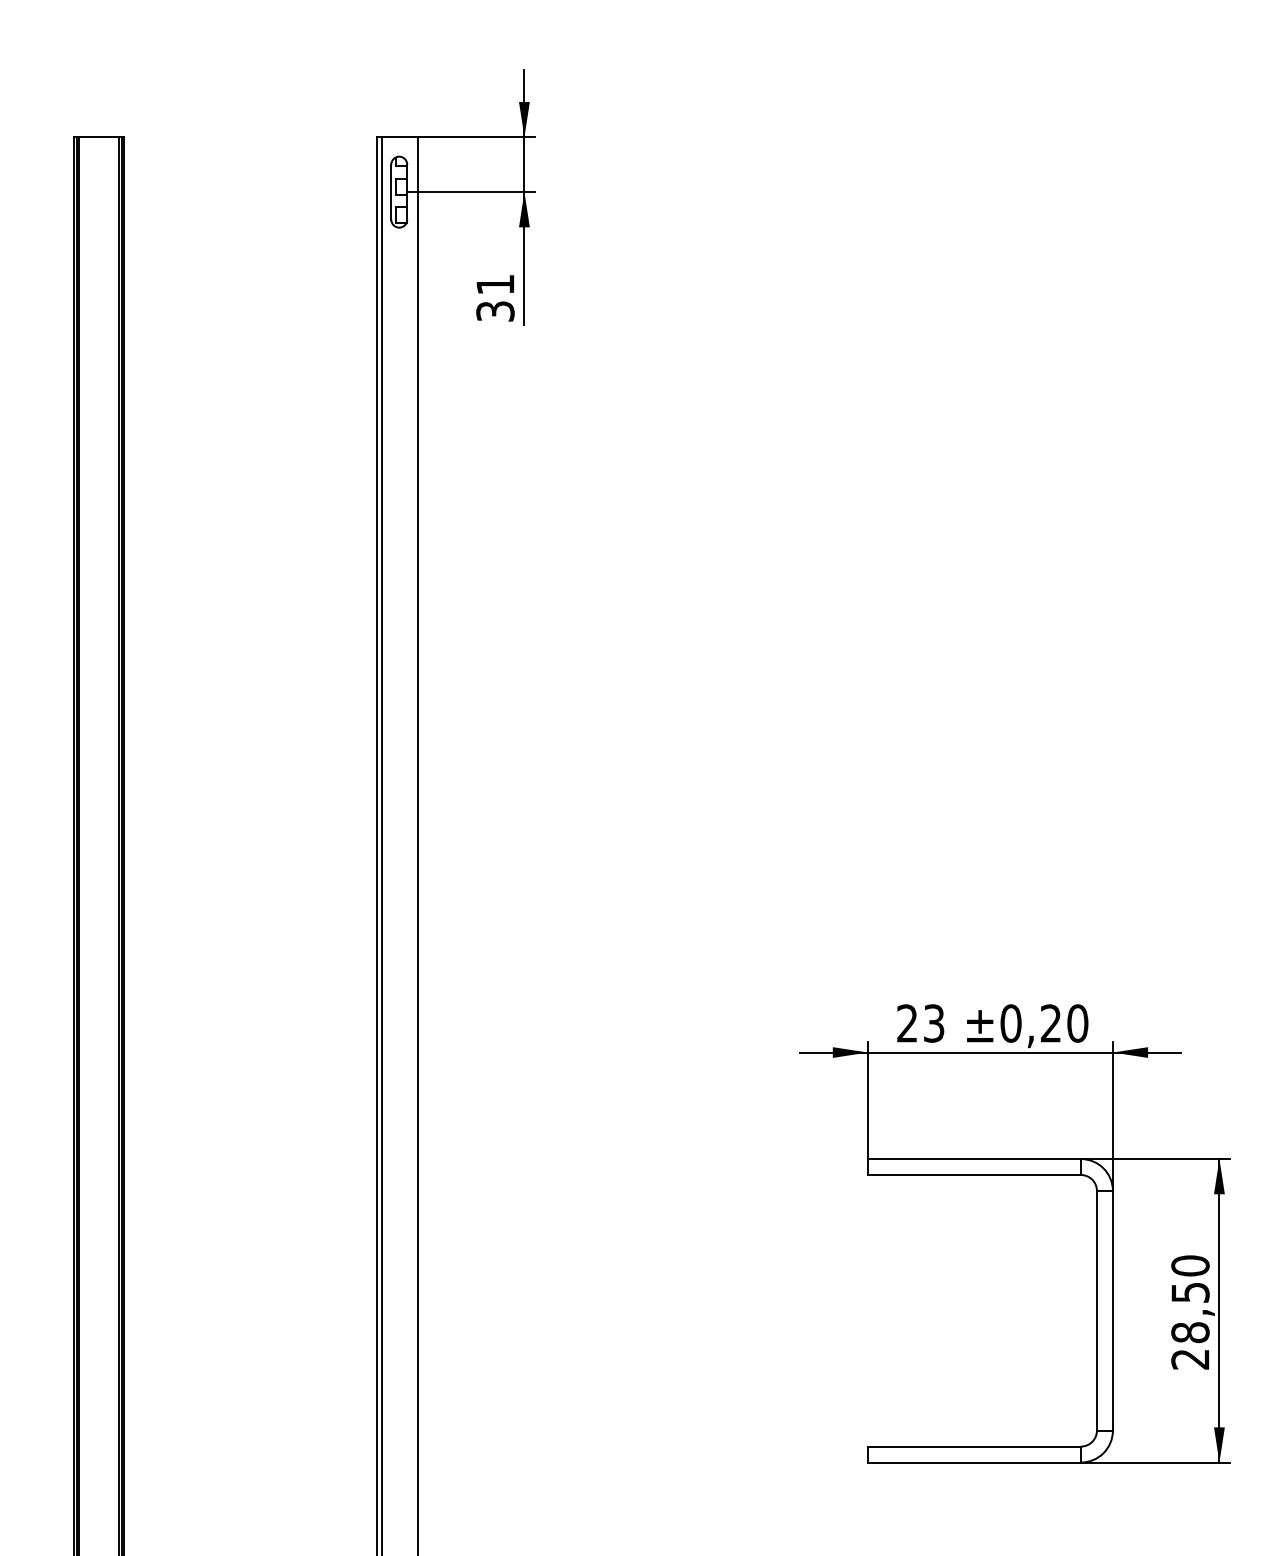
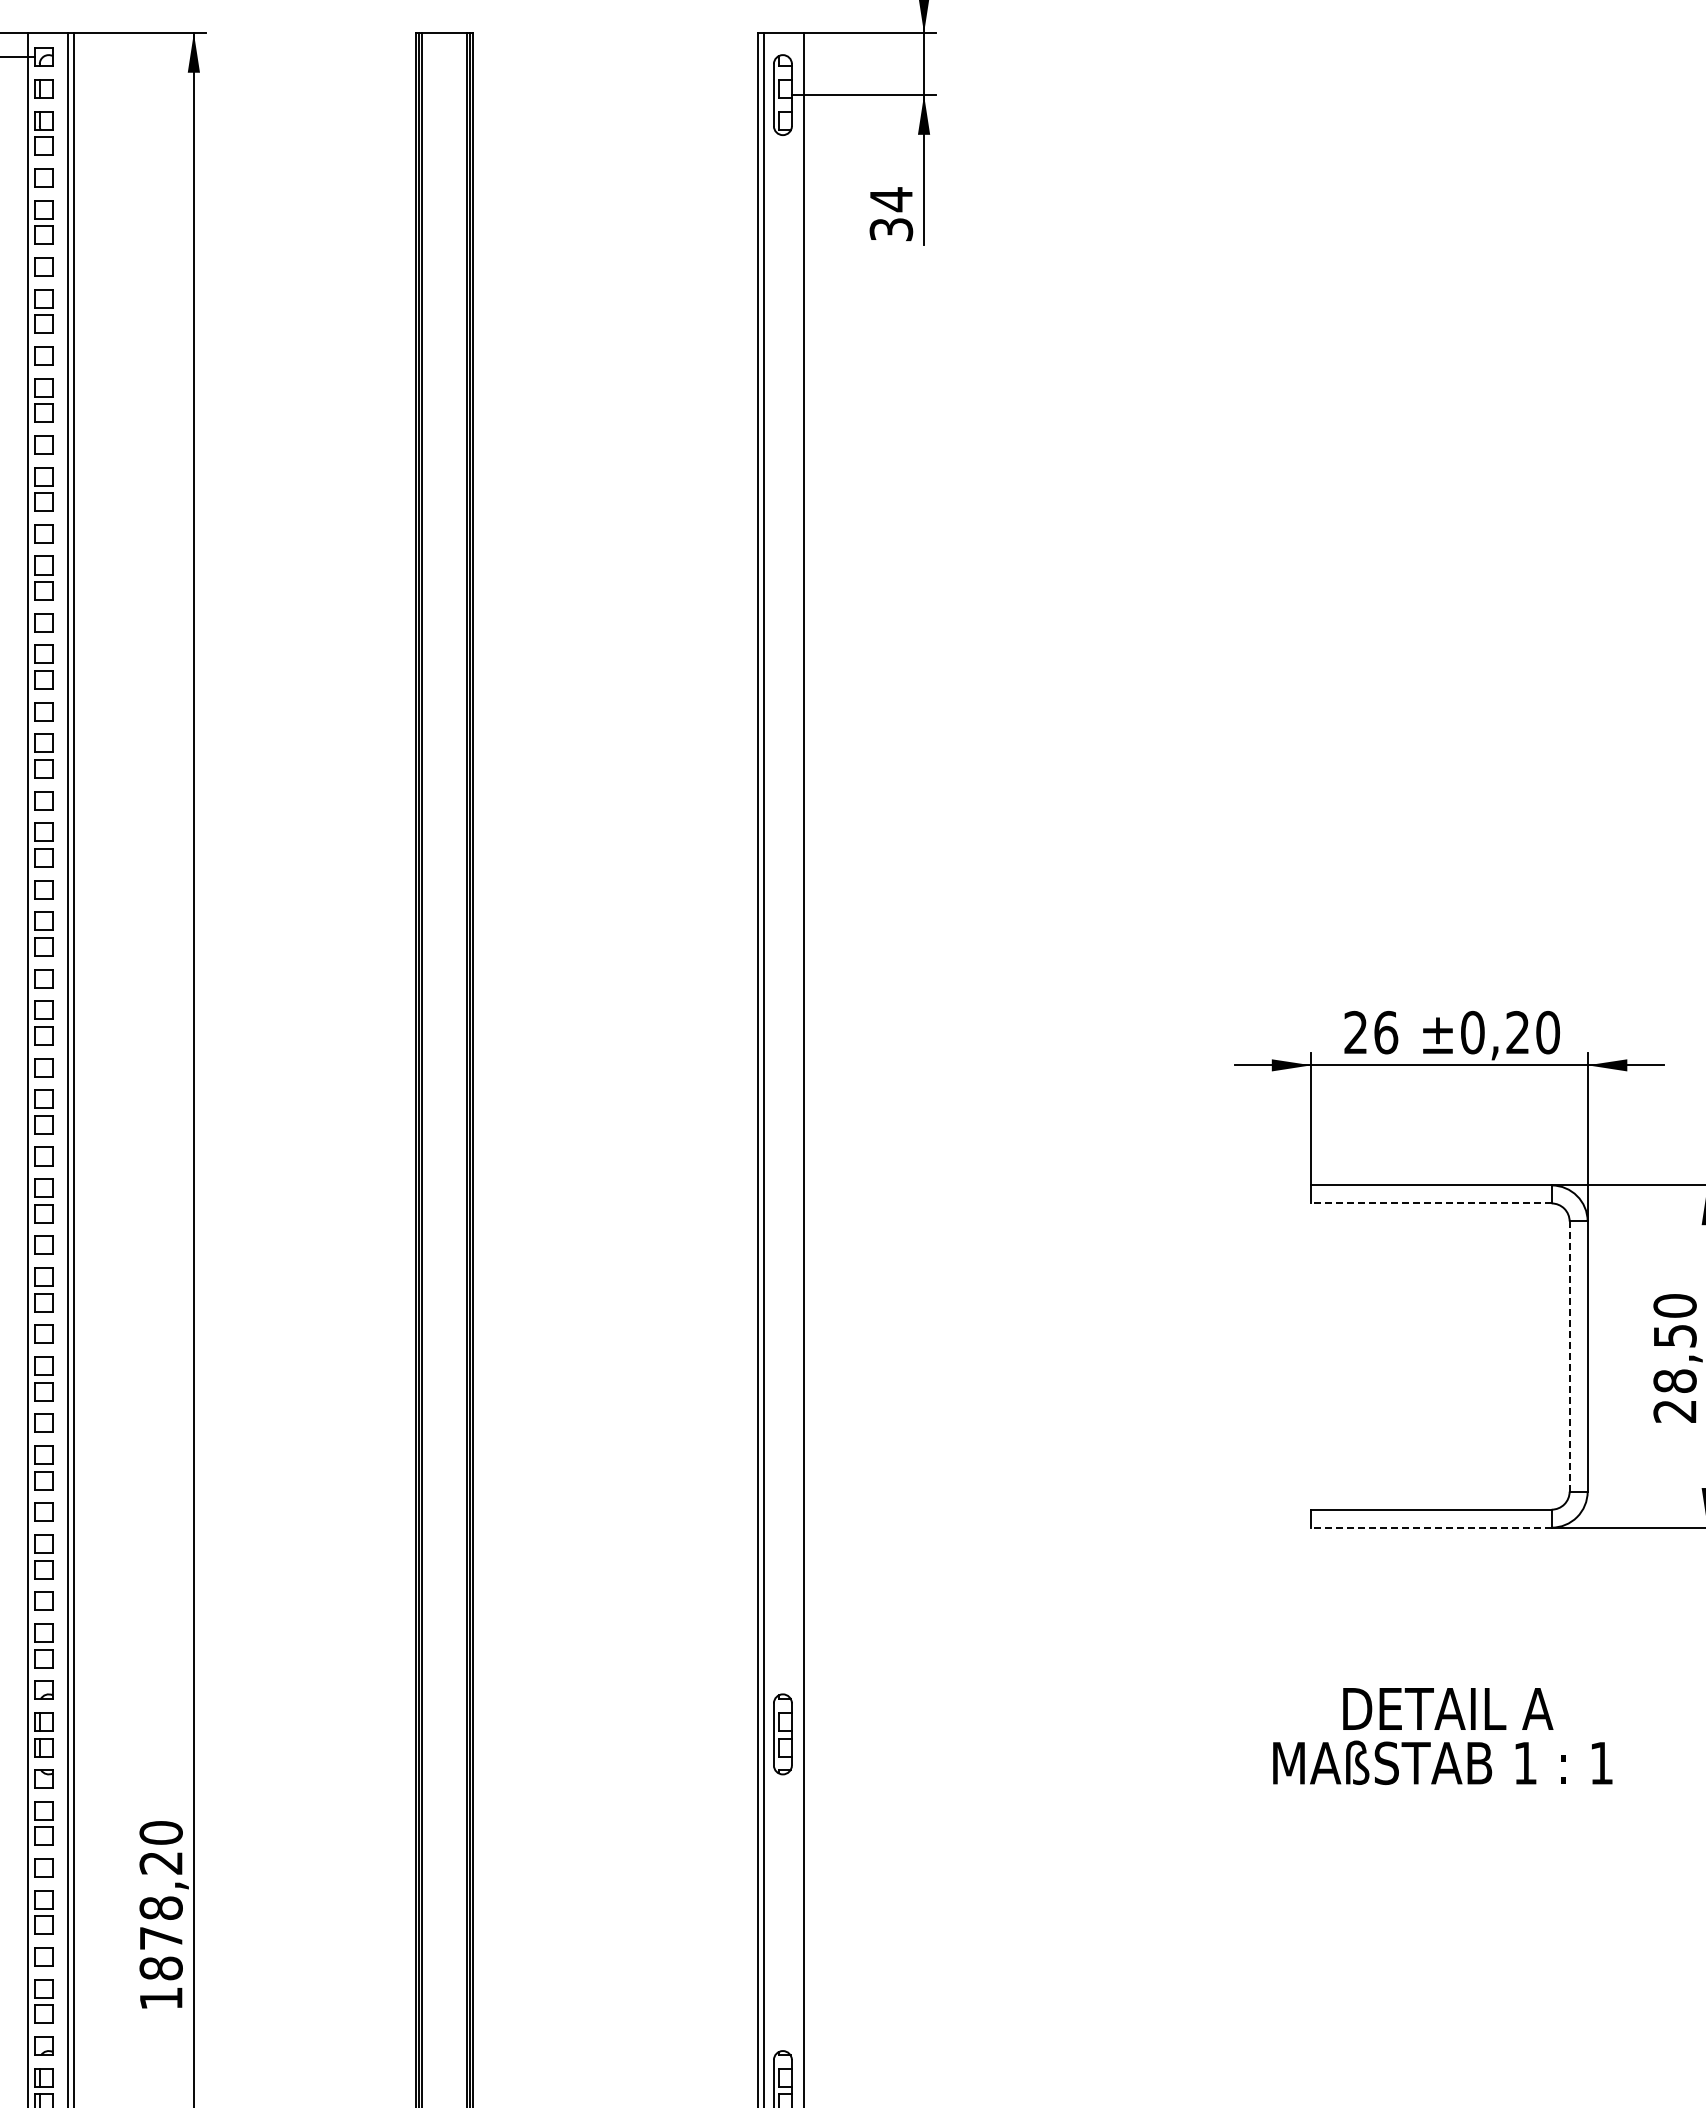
text: (495, 284) -> (891, 199), 31 -> 34
text: (934, 1023) -> (1386, 1032), 23 -> 26
line: (974, 1175) -> (1431, 1203), solid -> dashed
line: (1096, 1310) -> (1569, 1356), solid -> dashed
line: (974, 1462) -> (1431, 1527), solid -> dashed

